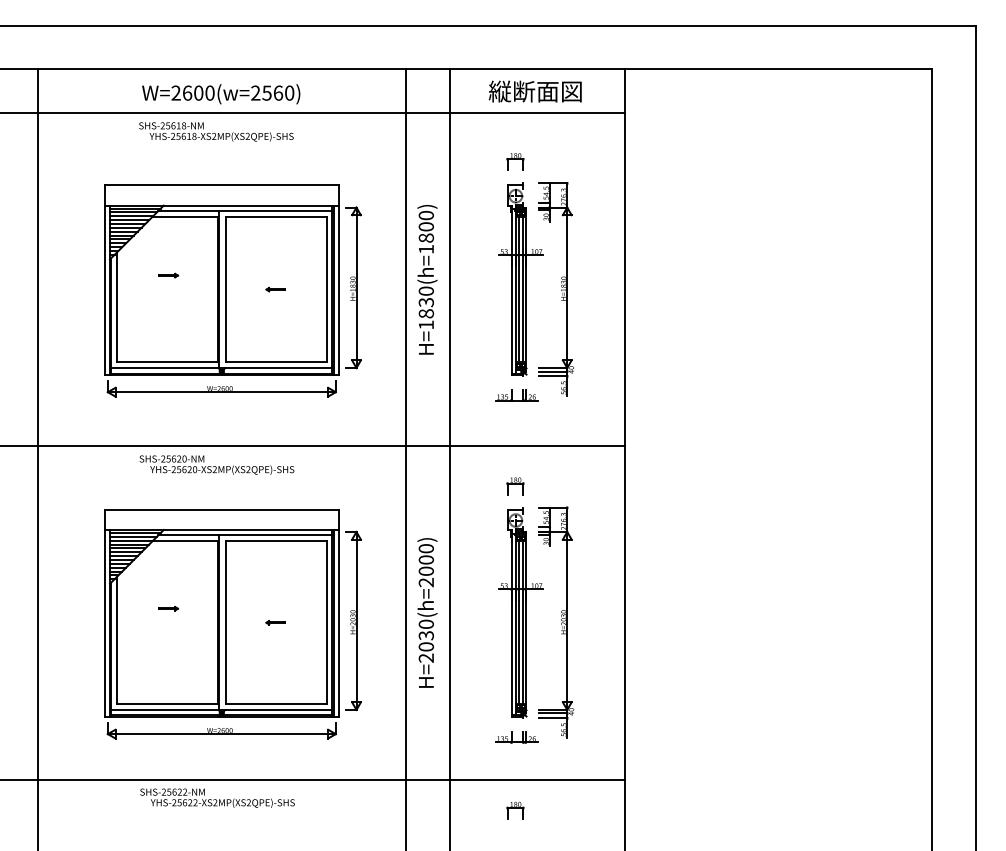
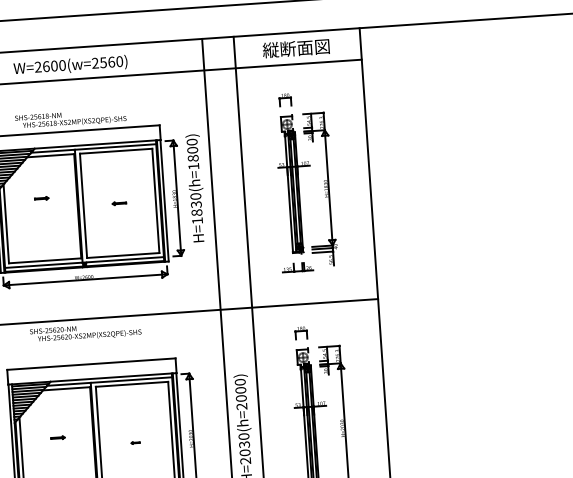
text: (216, 131) -> (70, 118), moved
text: (427, 279) -> (196, 188), moved
part: (275, 622) -> (135, 442), size x0.6

